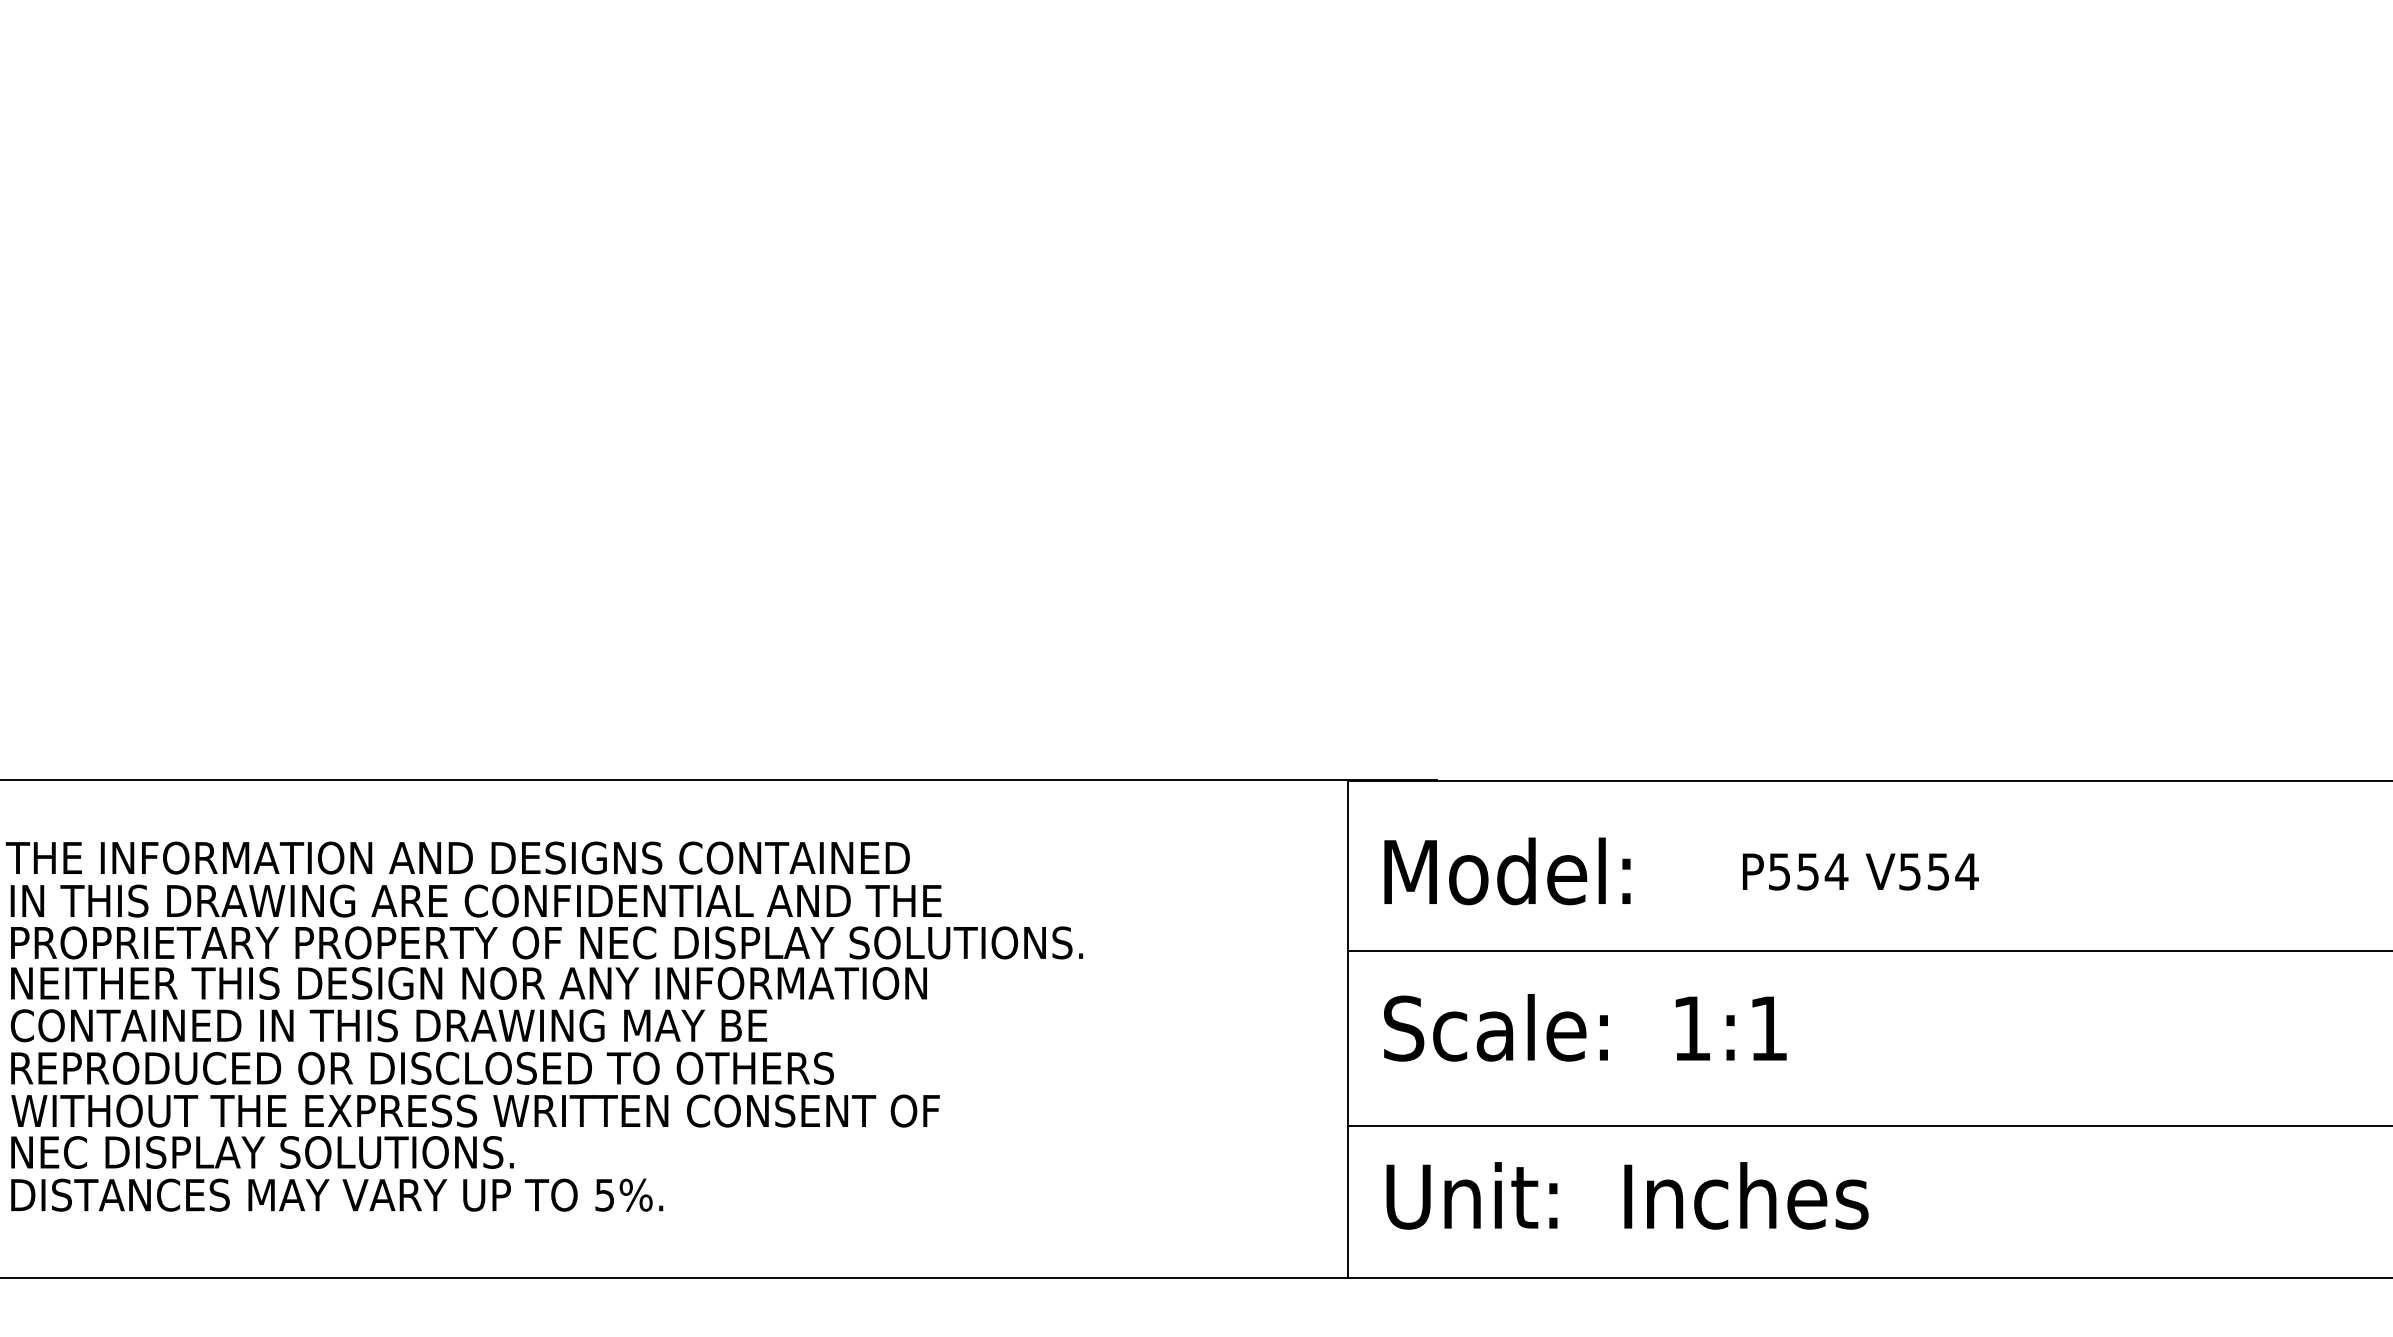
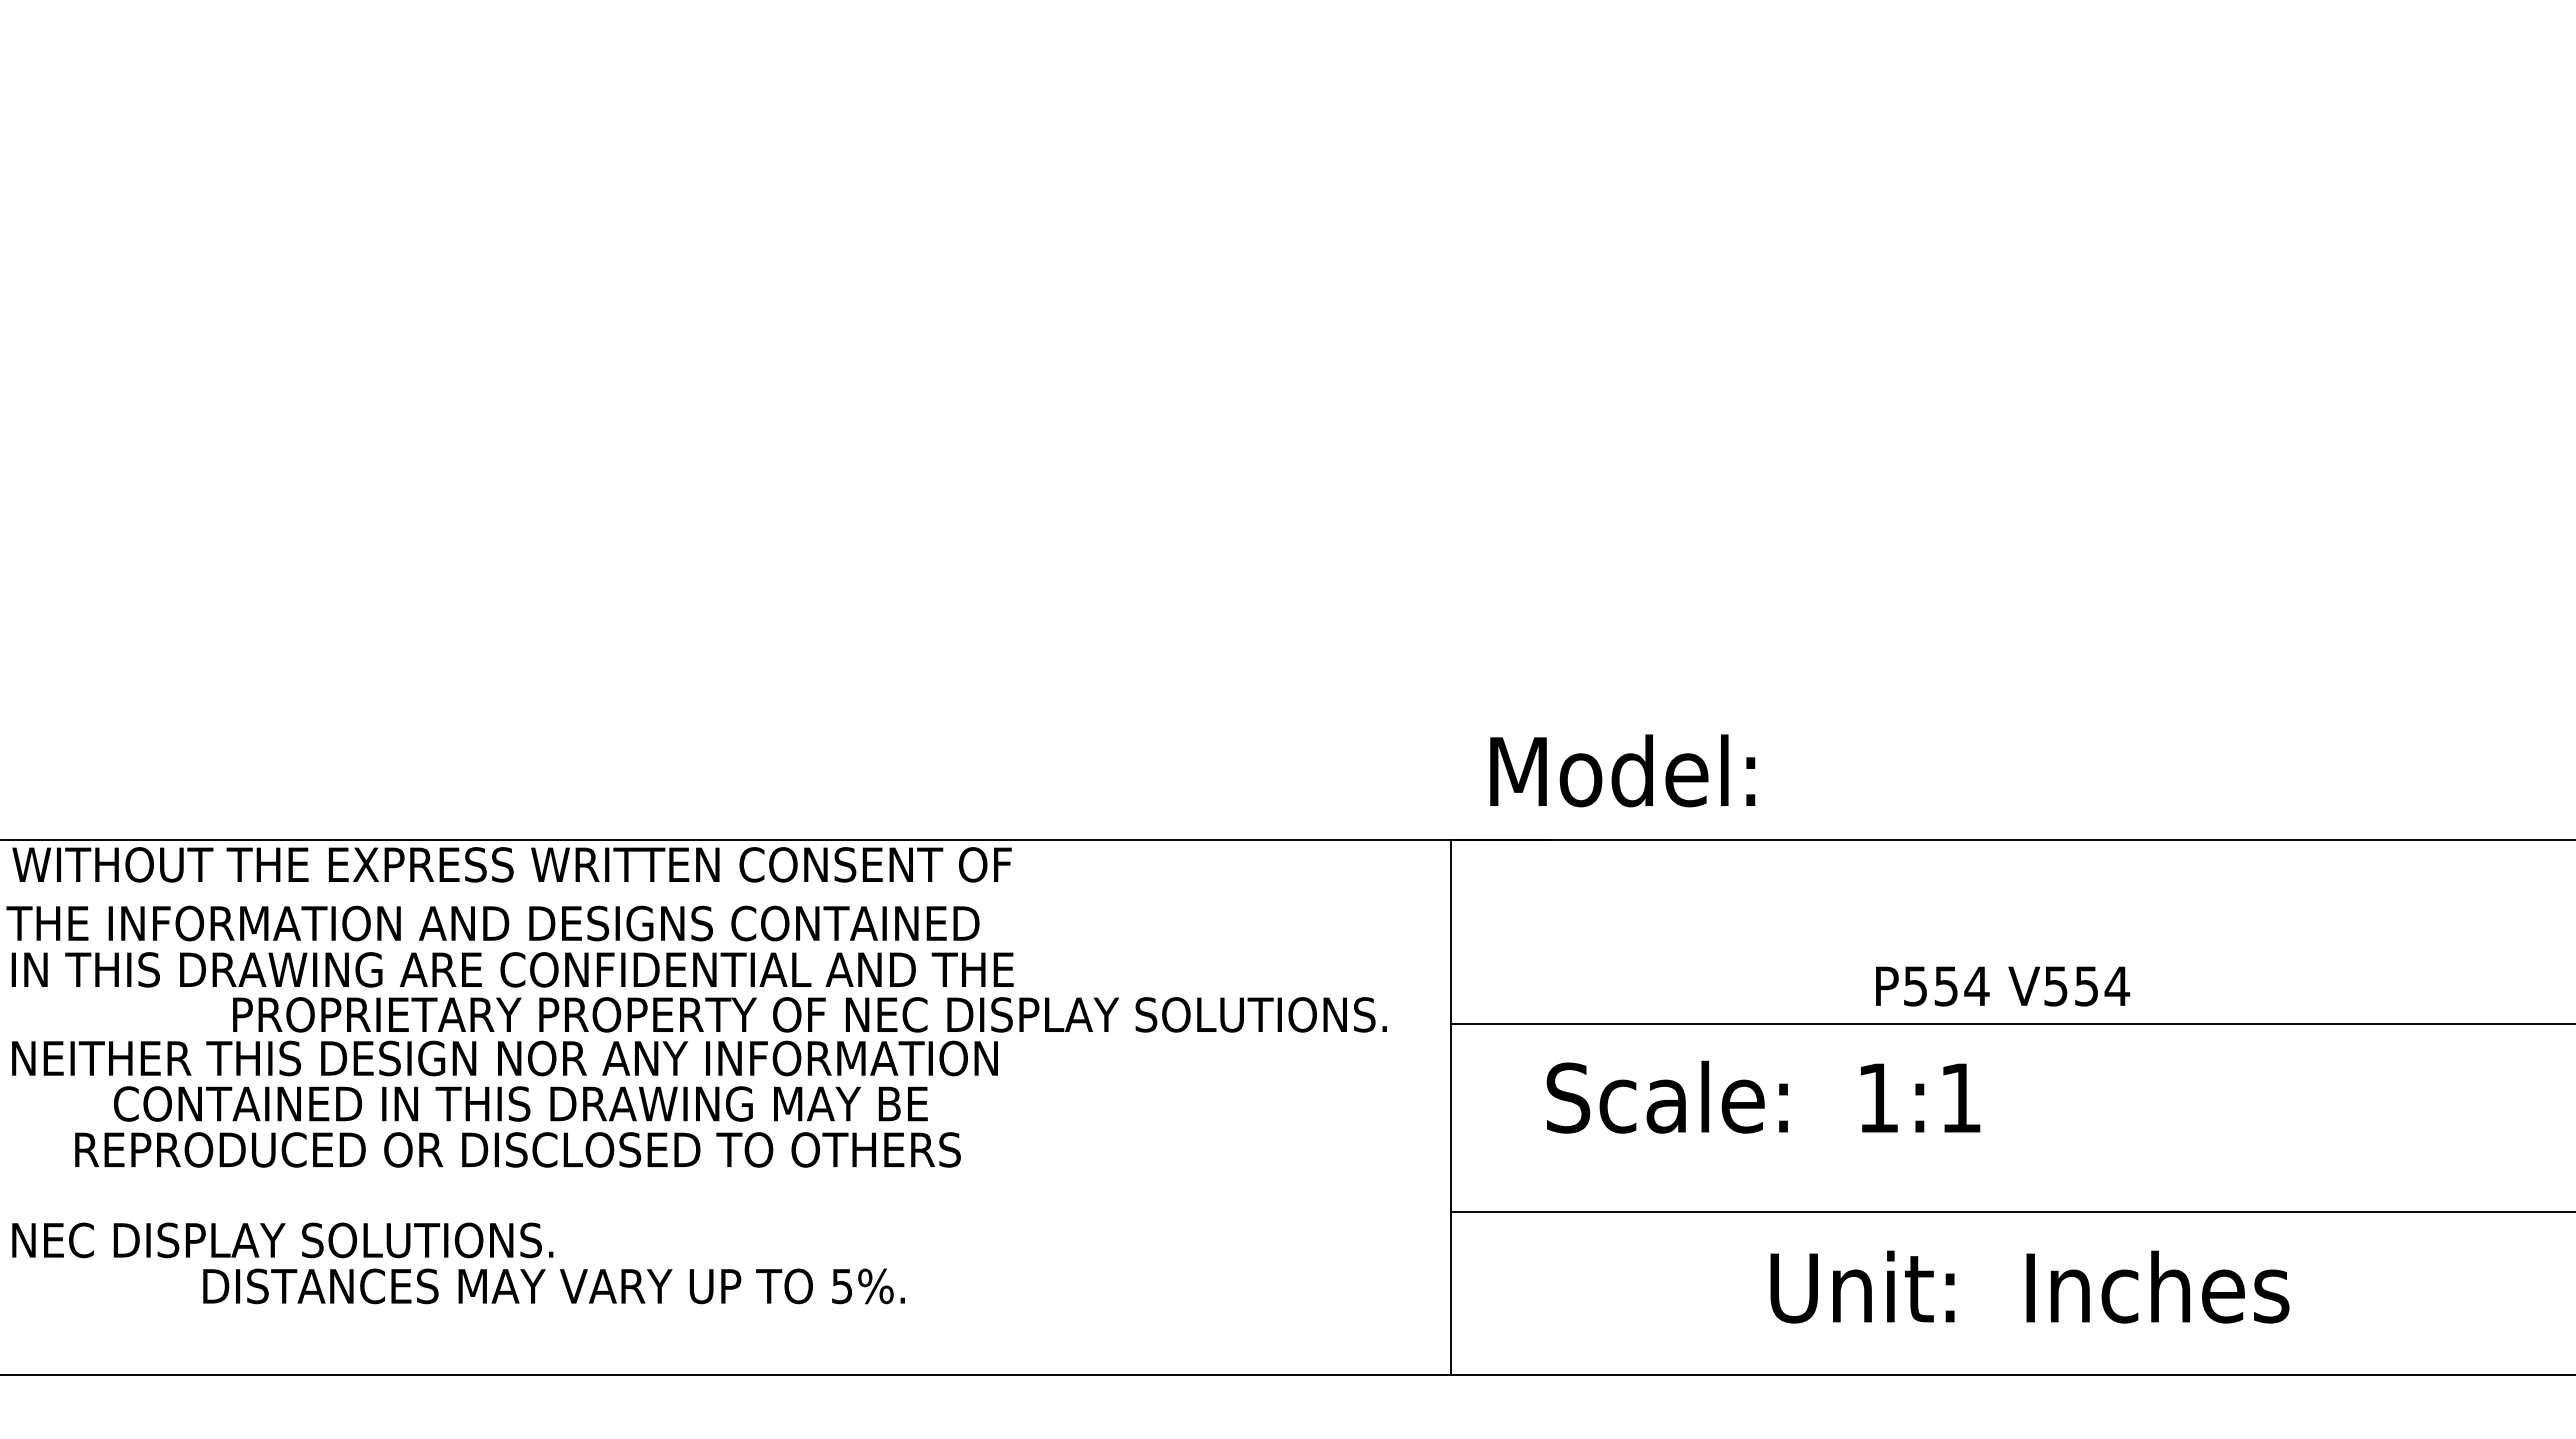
text: (1507, 871) -> (1622, 770), moved
text: (1861, 871) -> (2003, 986), moved
text: (546, 942) -> (809, 1014), moved
text: (388, 1025) -> (520, 1103), moved
text: (1585, 1027) -> (1763, 1096), moved
text: (422, 1068) -> (517, 1149), moved
text: (475, 1110) -> (511, 864), moved
text: (336, 1195) -> (553, 1286), moved
text: (1627, 1195) -> (2029, 1286), moved

